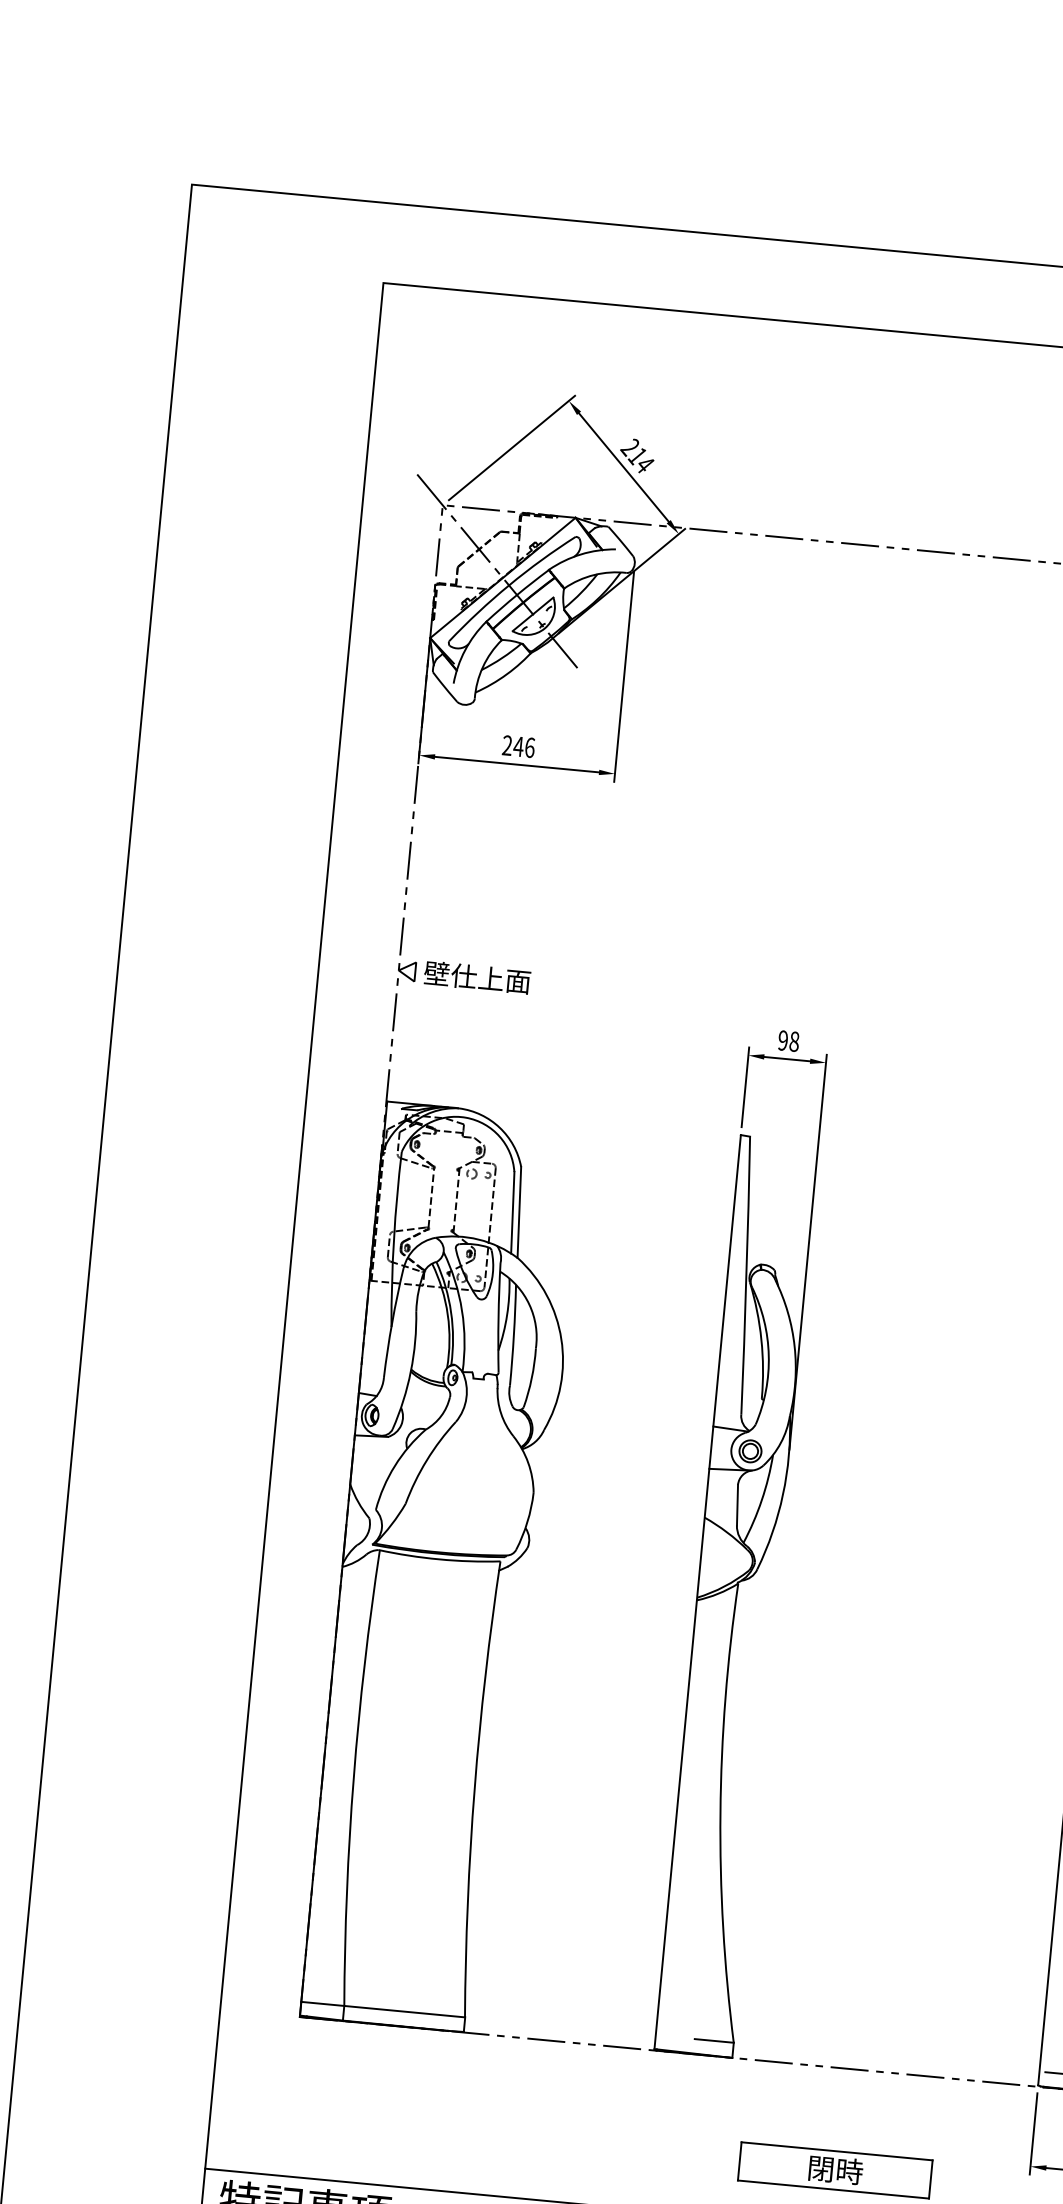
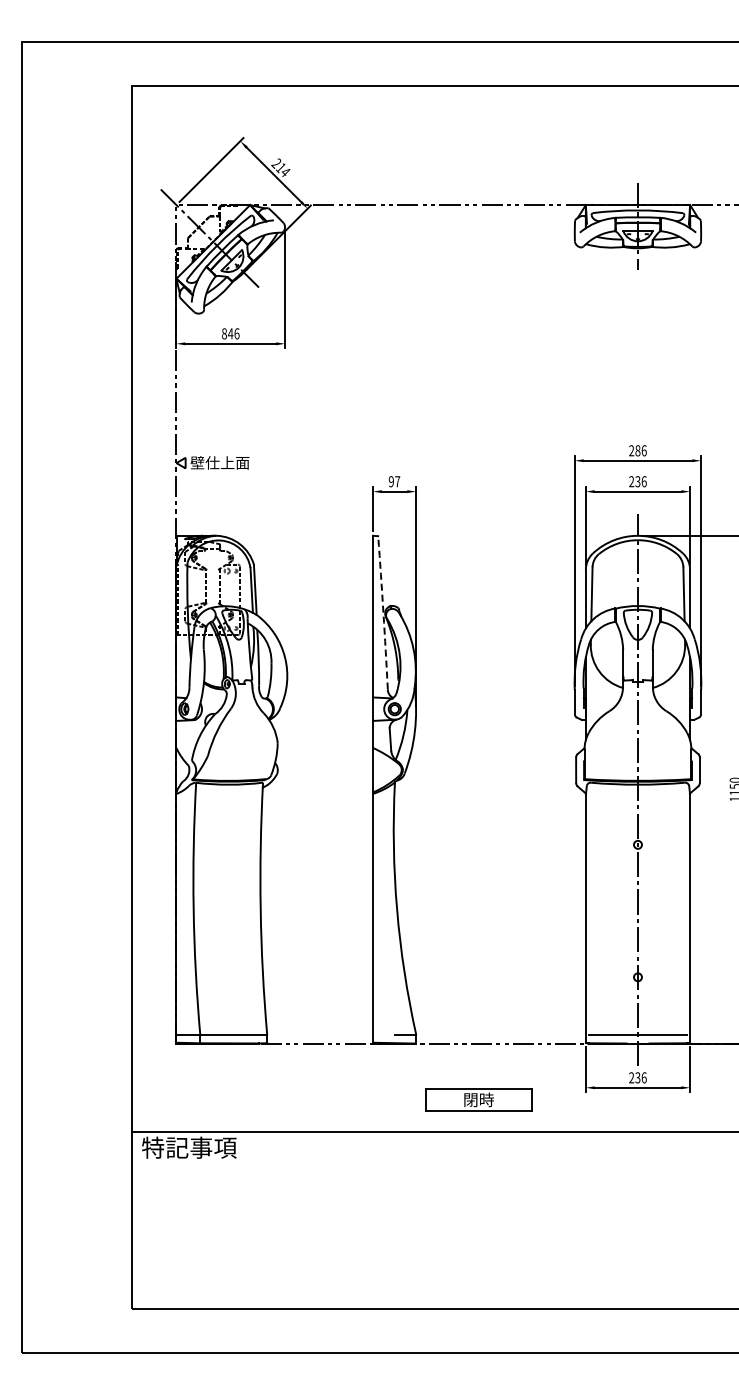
text: (507, 744) -> (224, 333), 246 -> 846
text: (794, 1041) -> (397, 481), 98 -> 97
arc: (746, 1275) -> (383, 612), solid -> dashed

